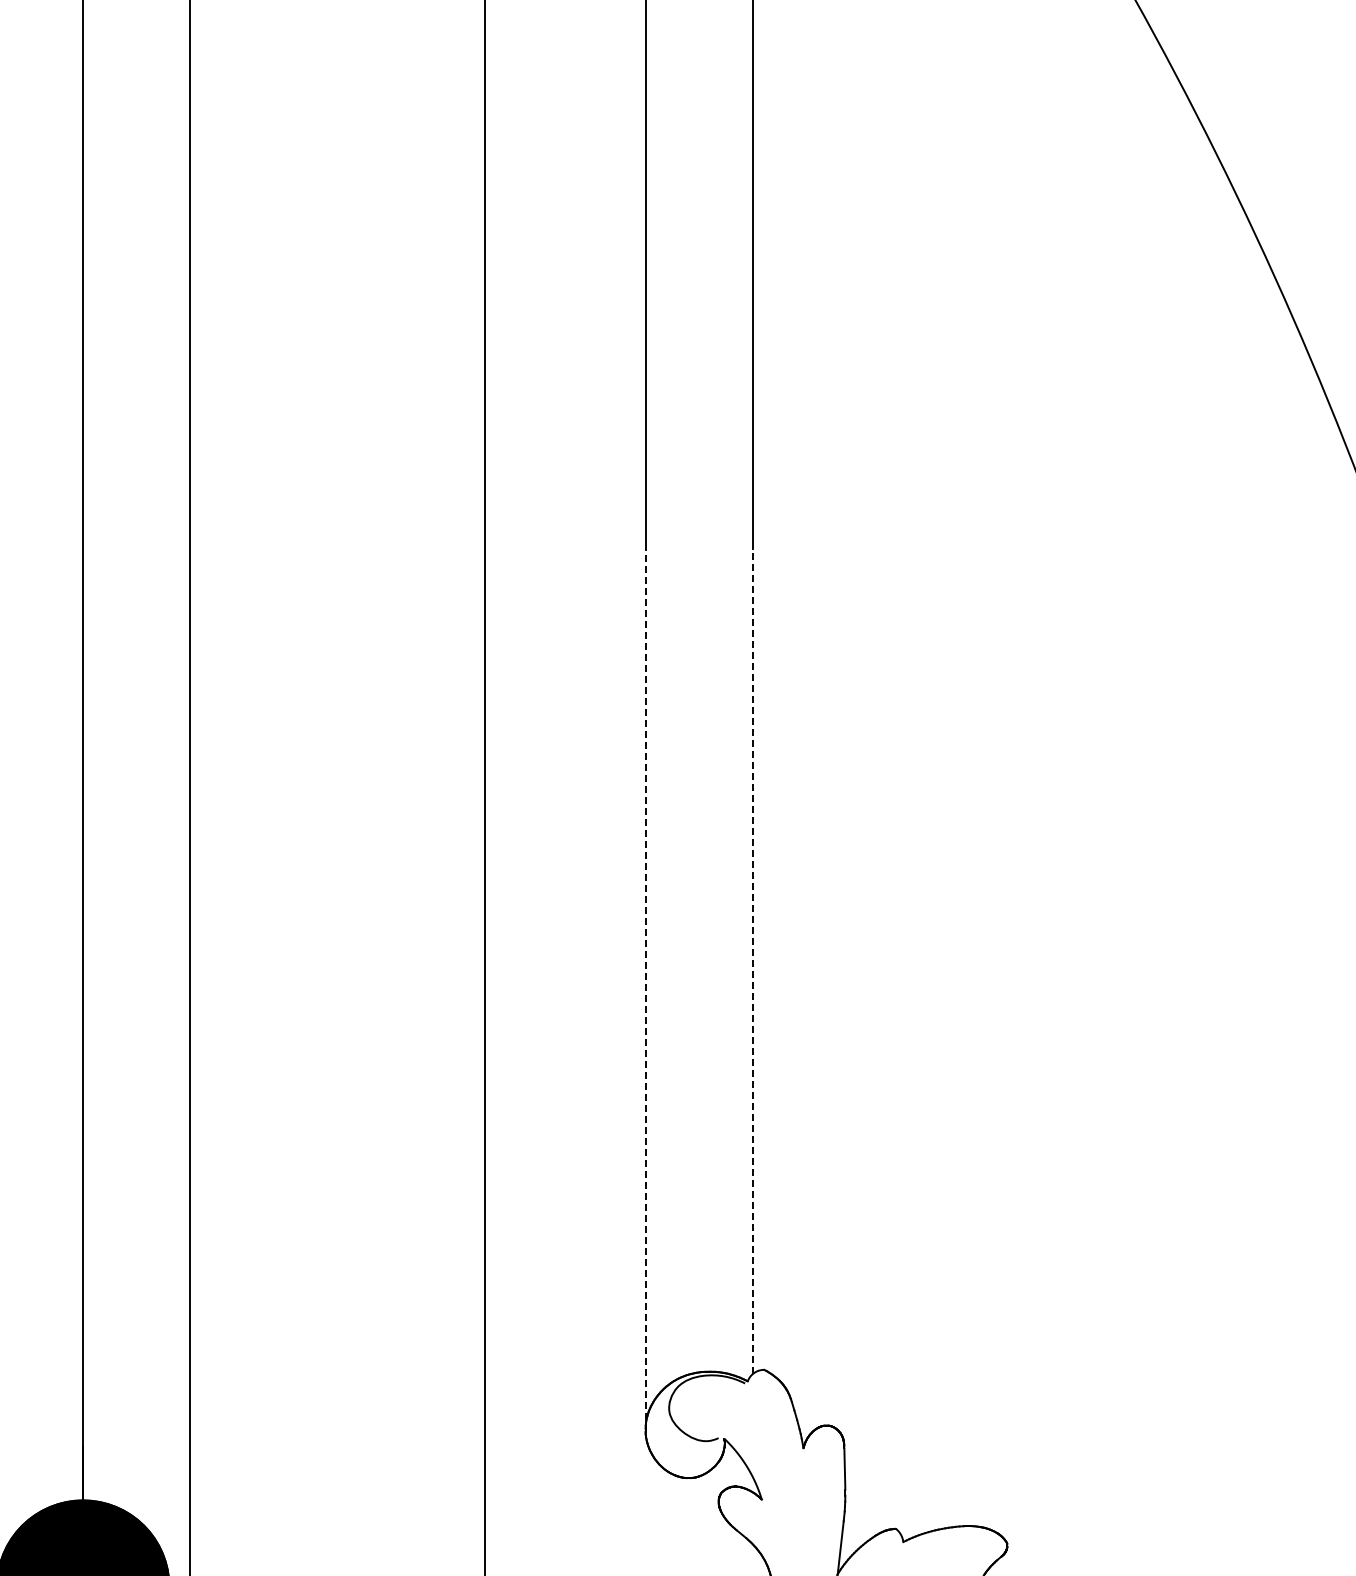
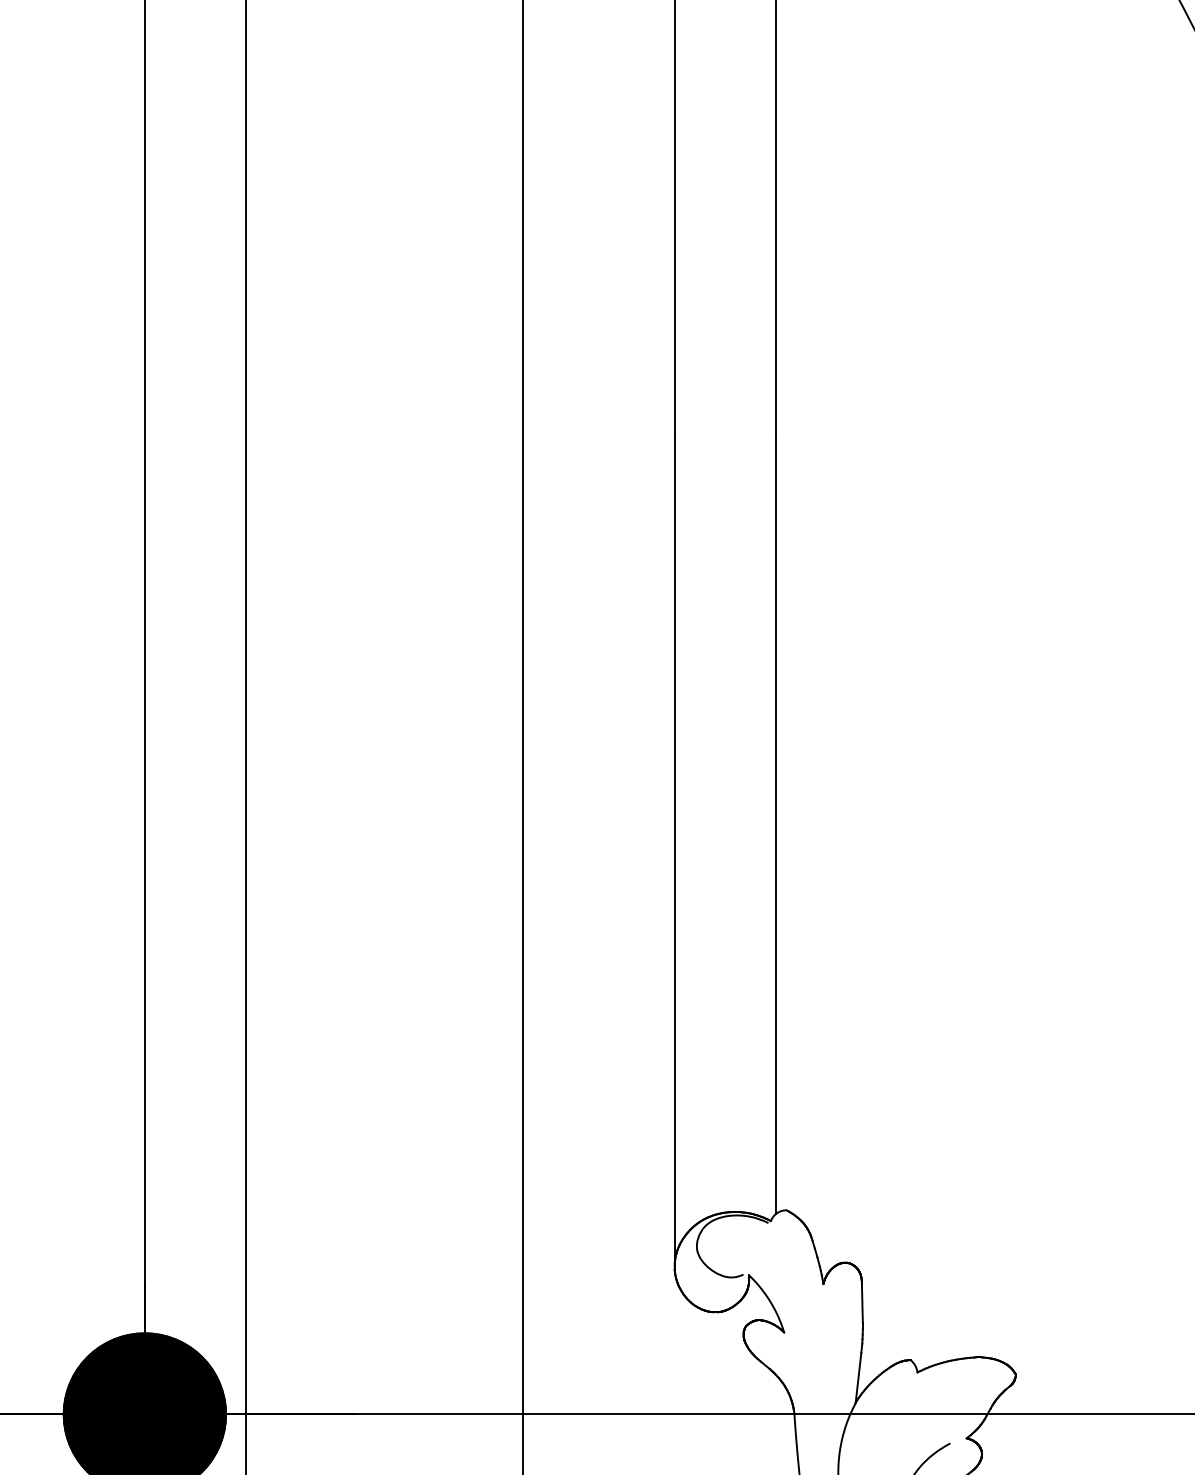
line: (752, 961) -> (775, 825), dashed -> solid
line: (645, 989) -> (674, 851), dashed -> solid

